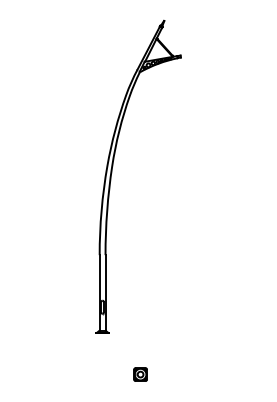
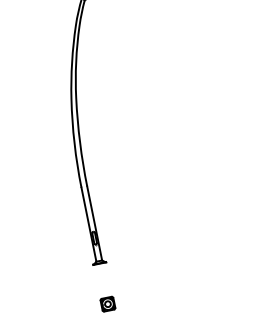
part: (140, 374) -> (107, 304), moved

